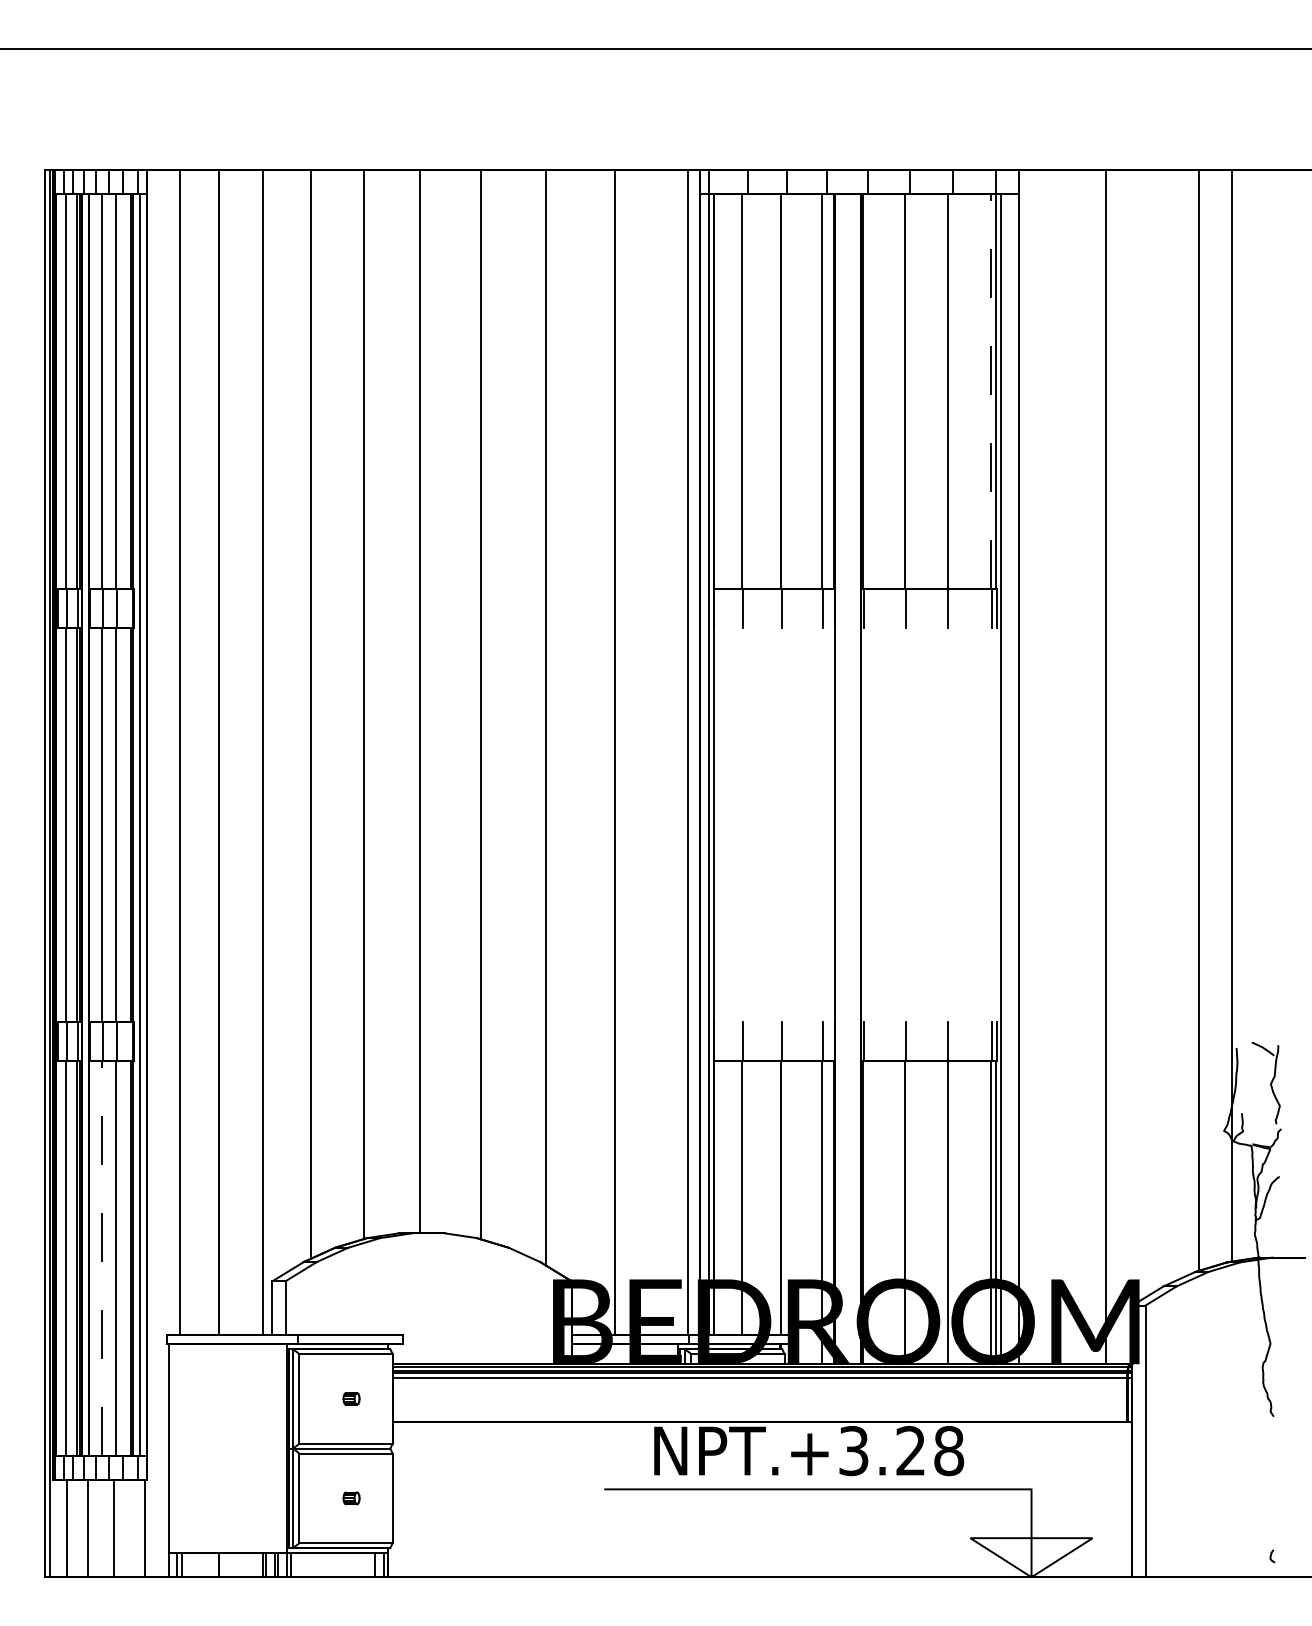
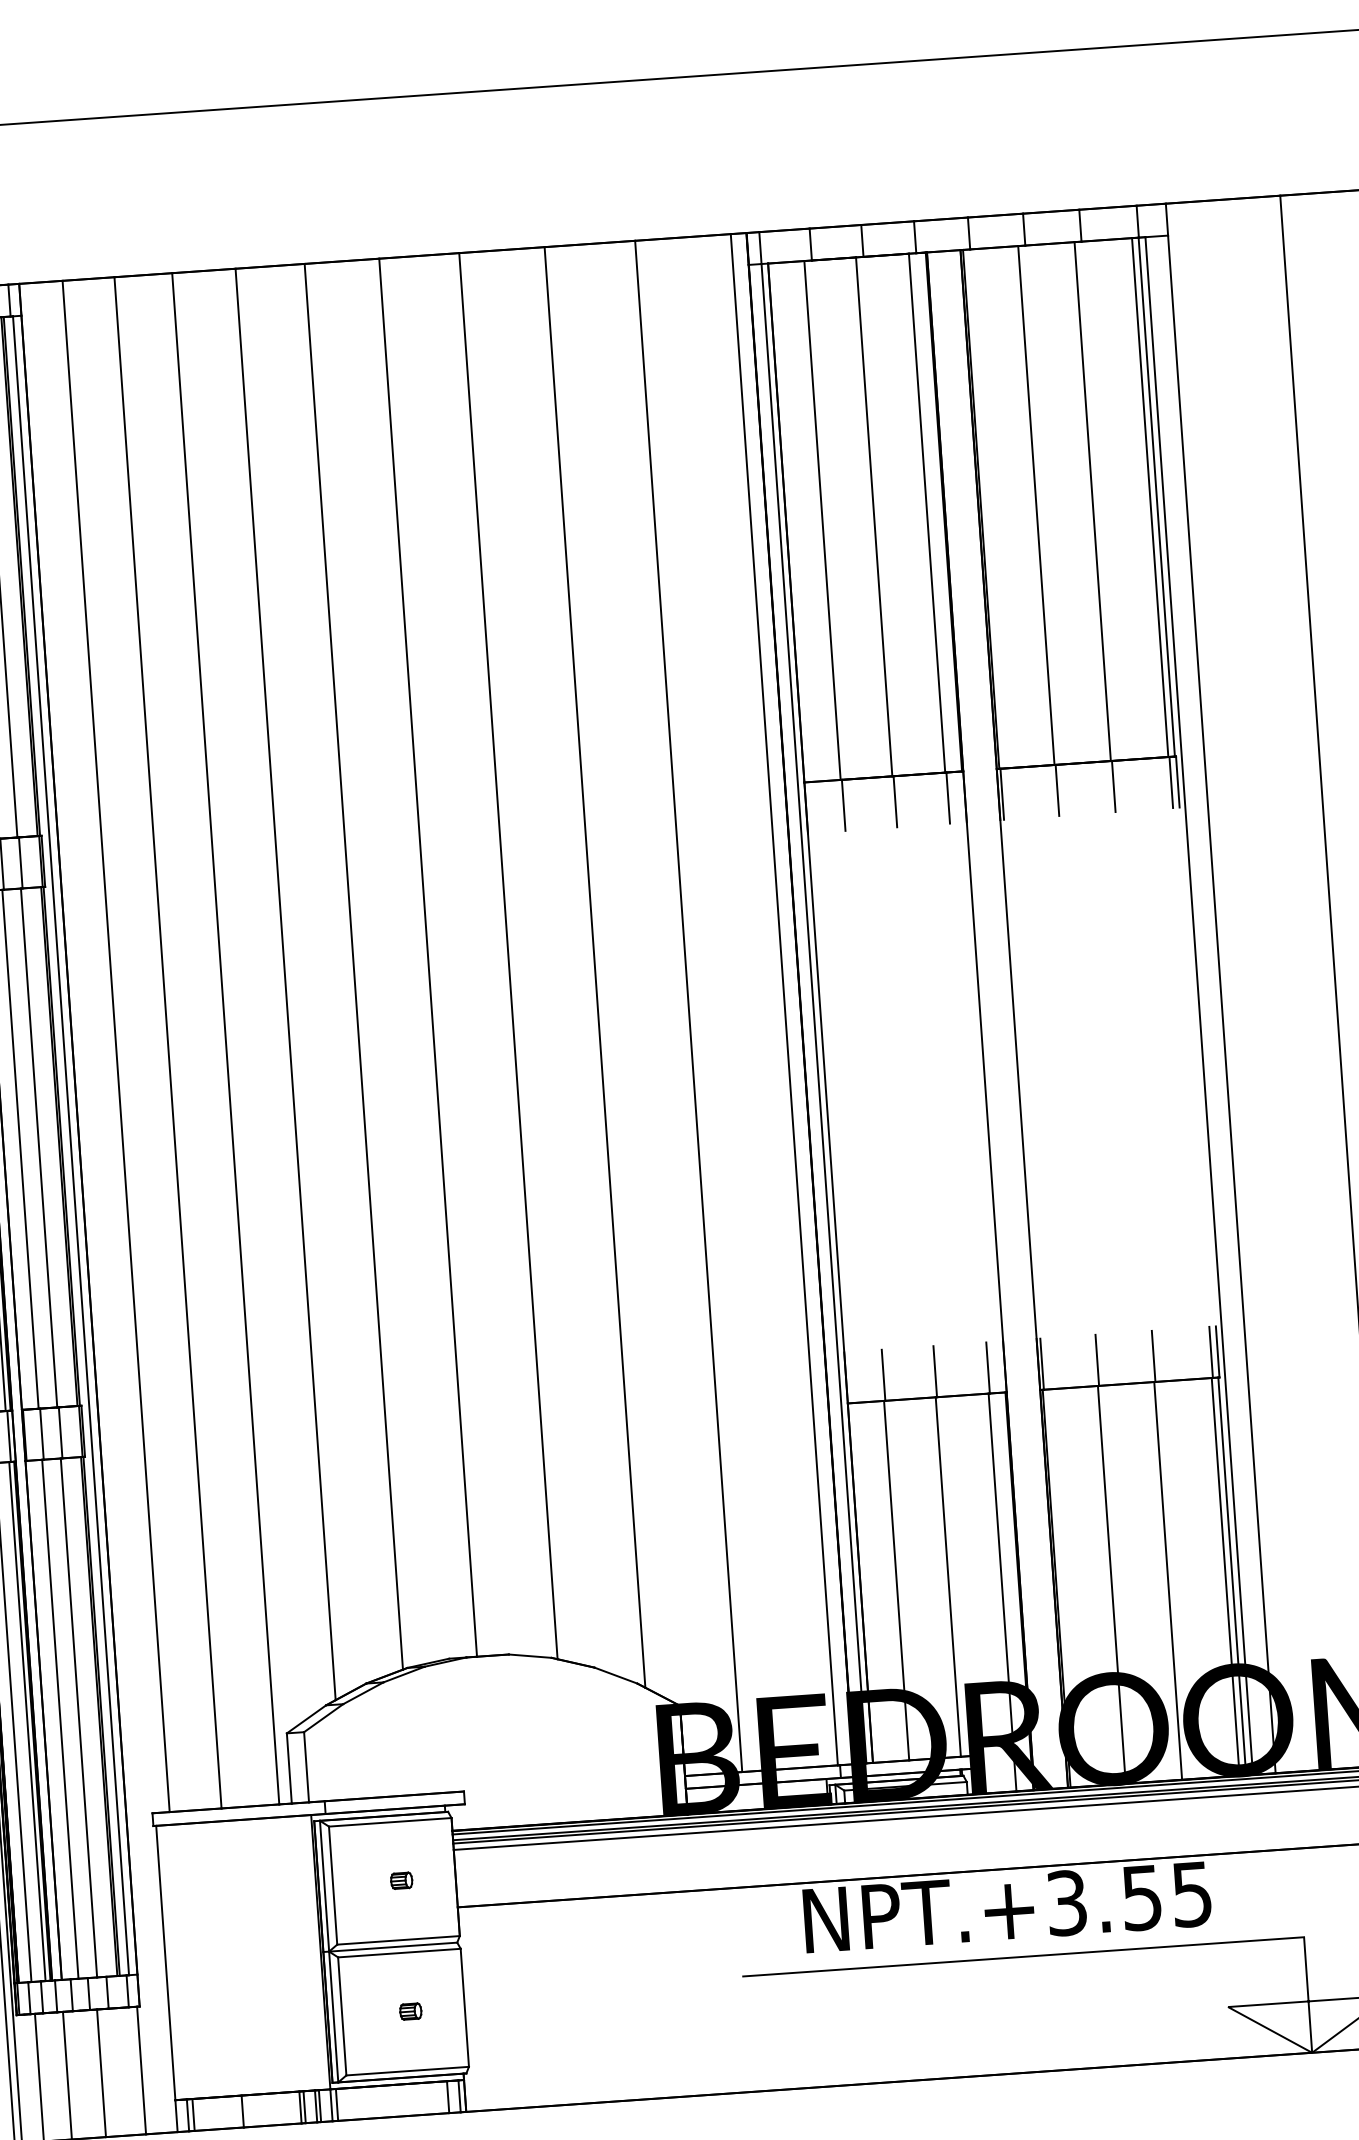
line: (991, 391) -> (1150, 497), dashed -> solid
line: (101, 1258) -> (59, 1719), dashed -> solid
text: (930, 1451) -> (1167, 1896), NPT.+3.28 -> NPT.+3.55

